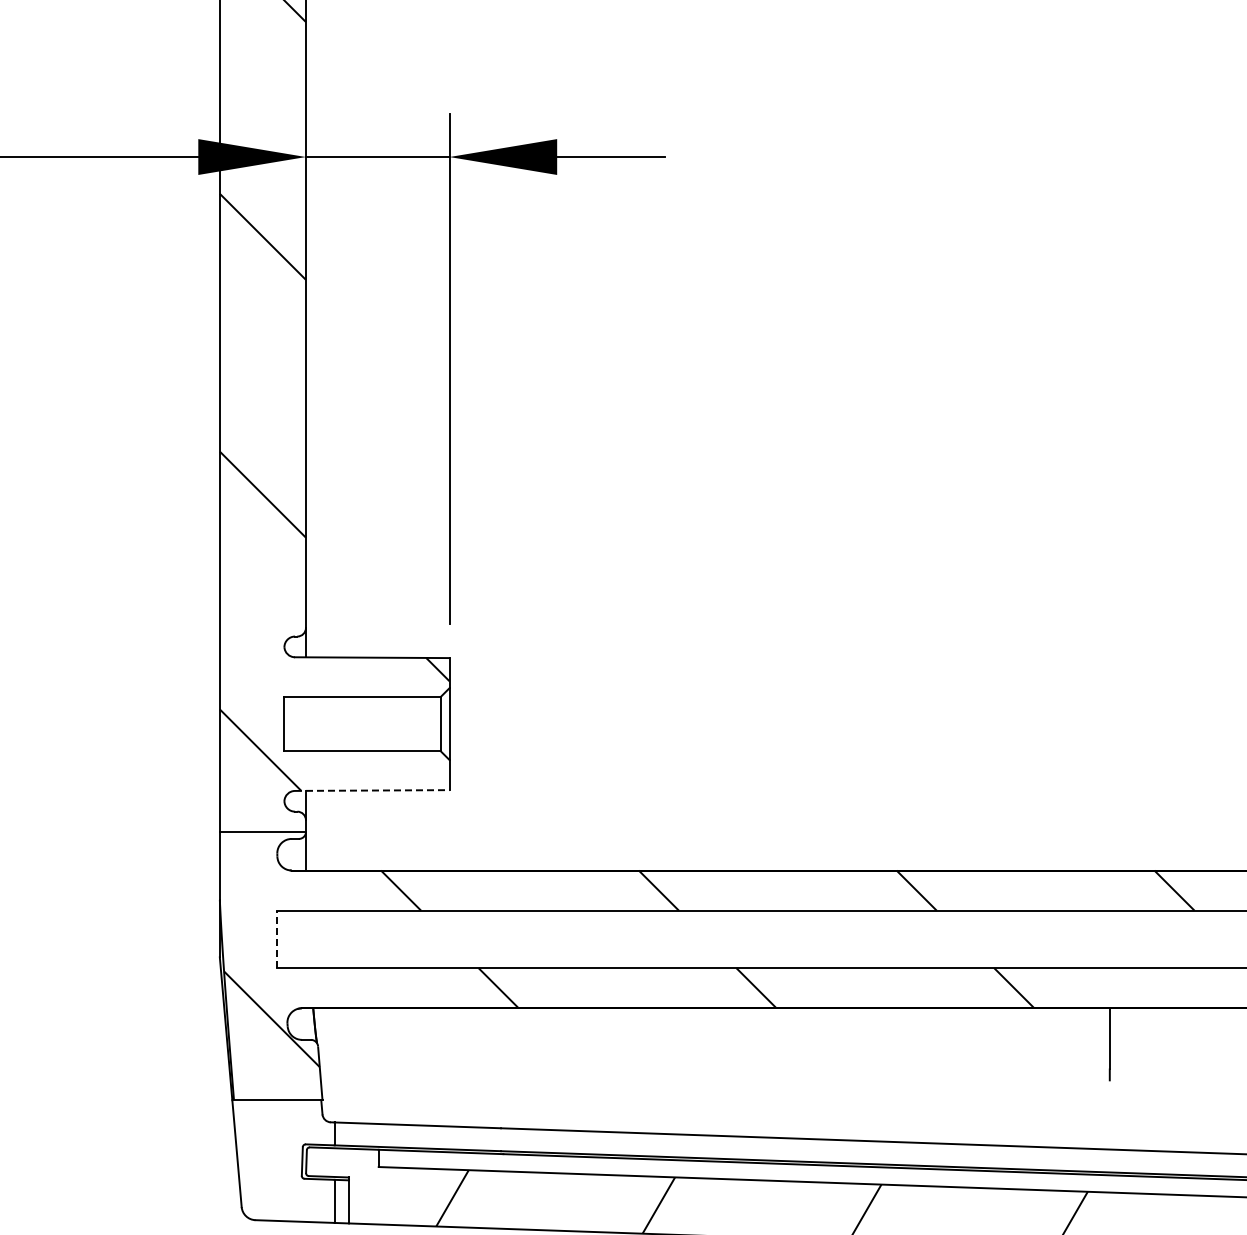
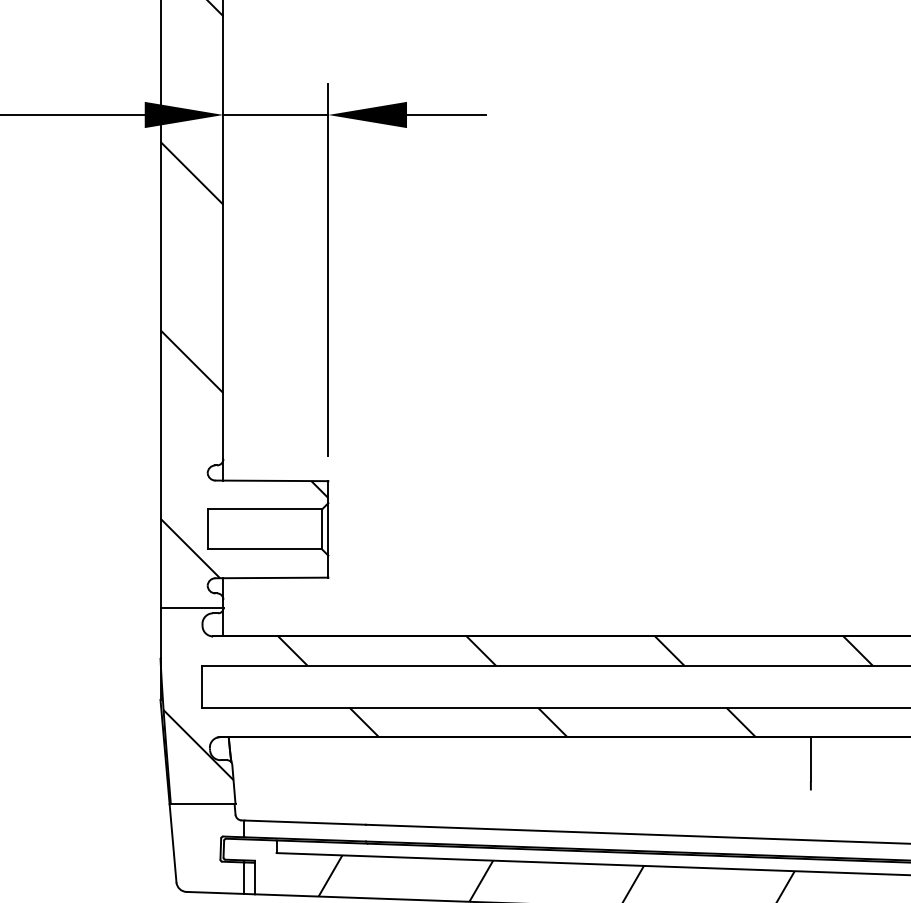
line: (372, 790) -> (272, 577), dashed -> solid
line: (277, 939) -> (202, 686), dashed -> solid

